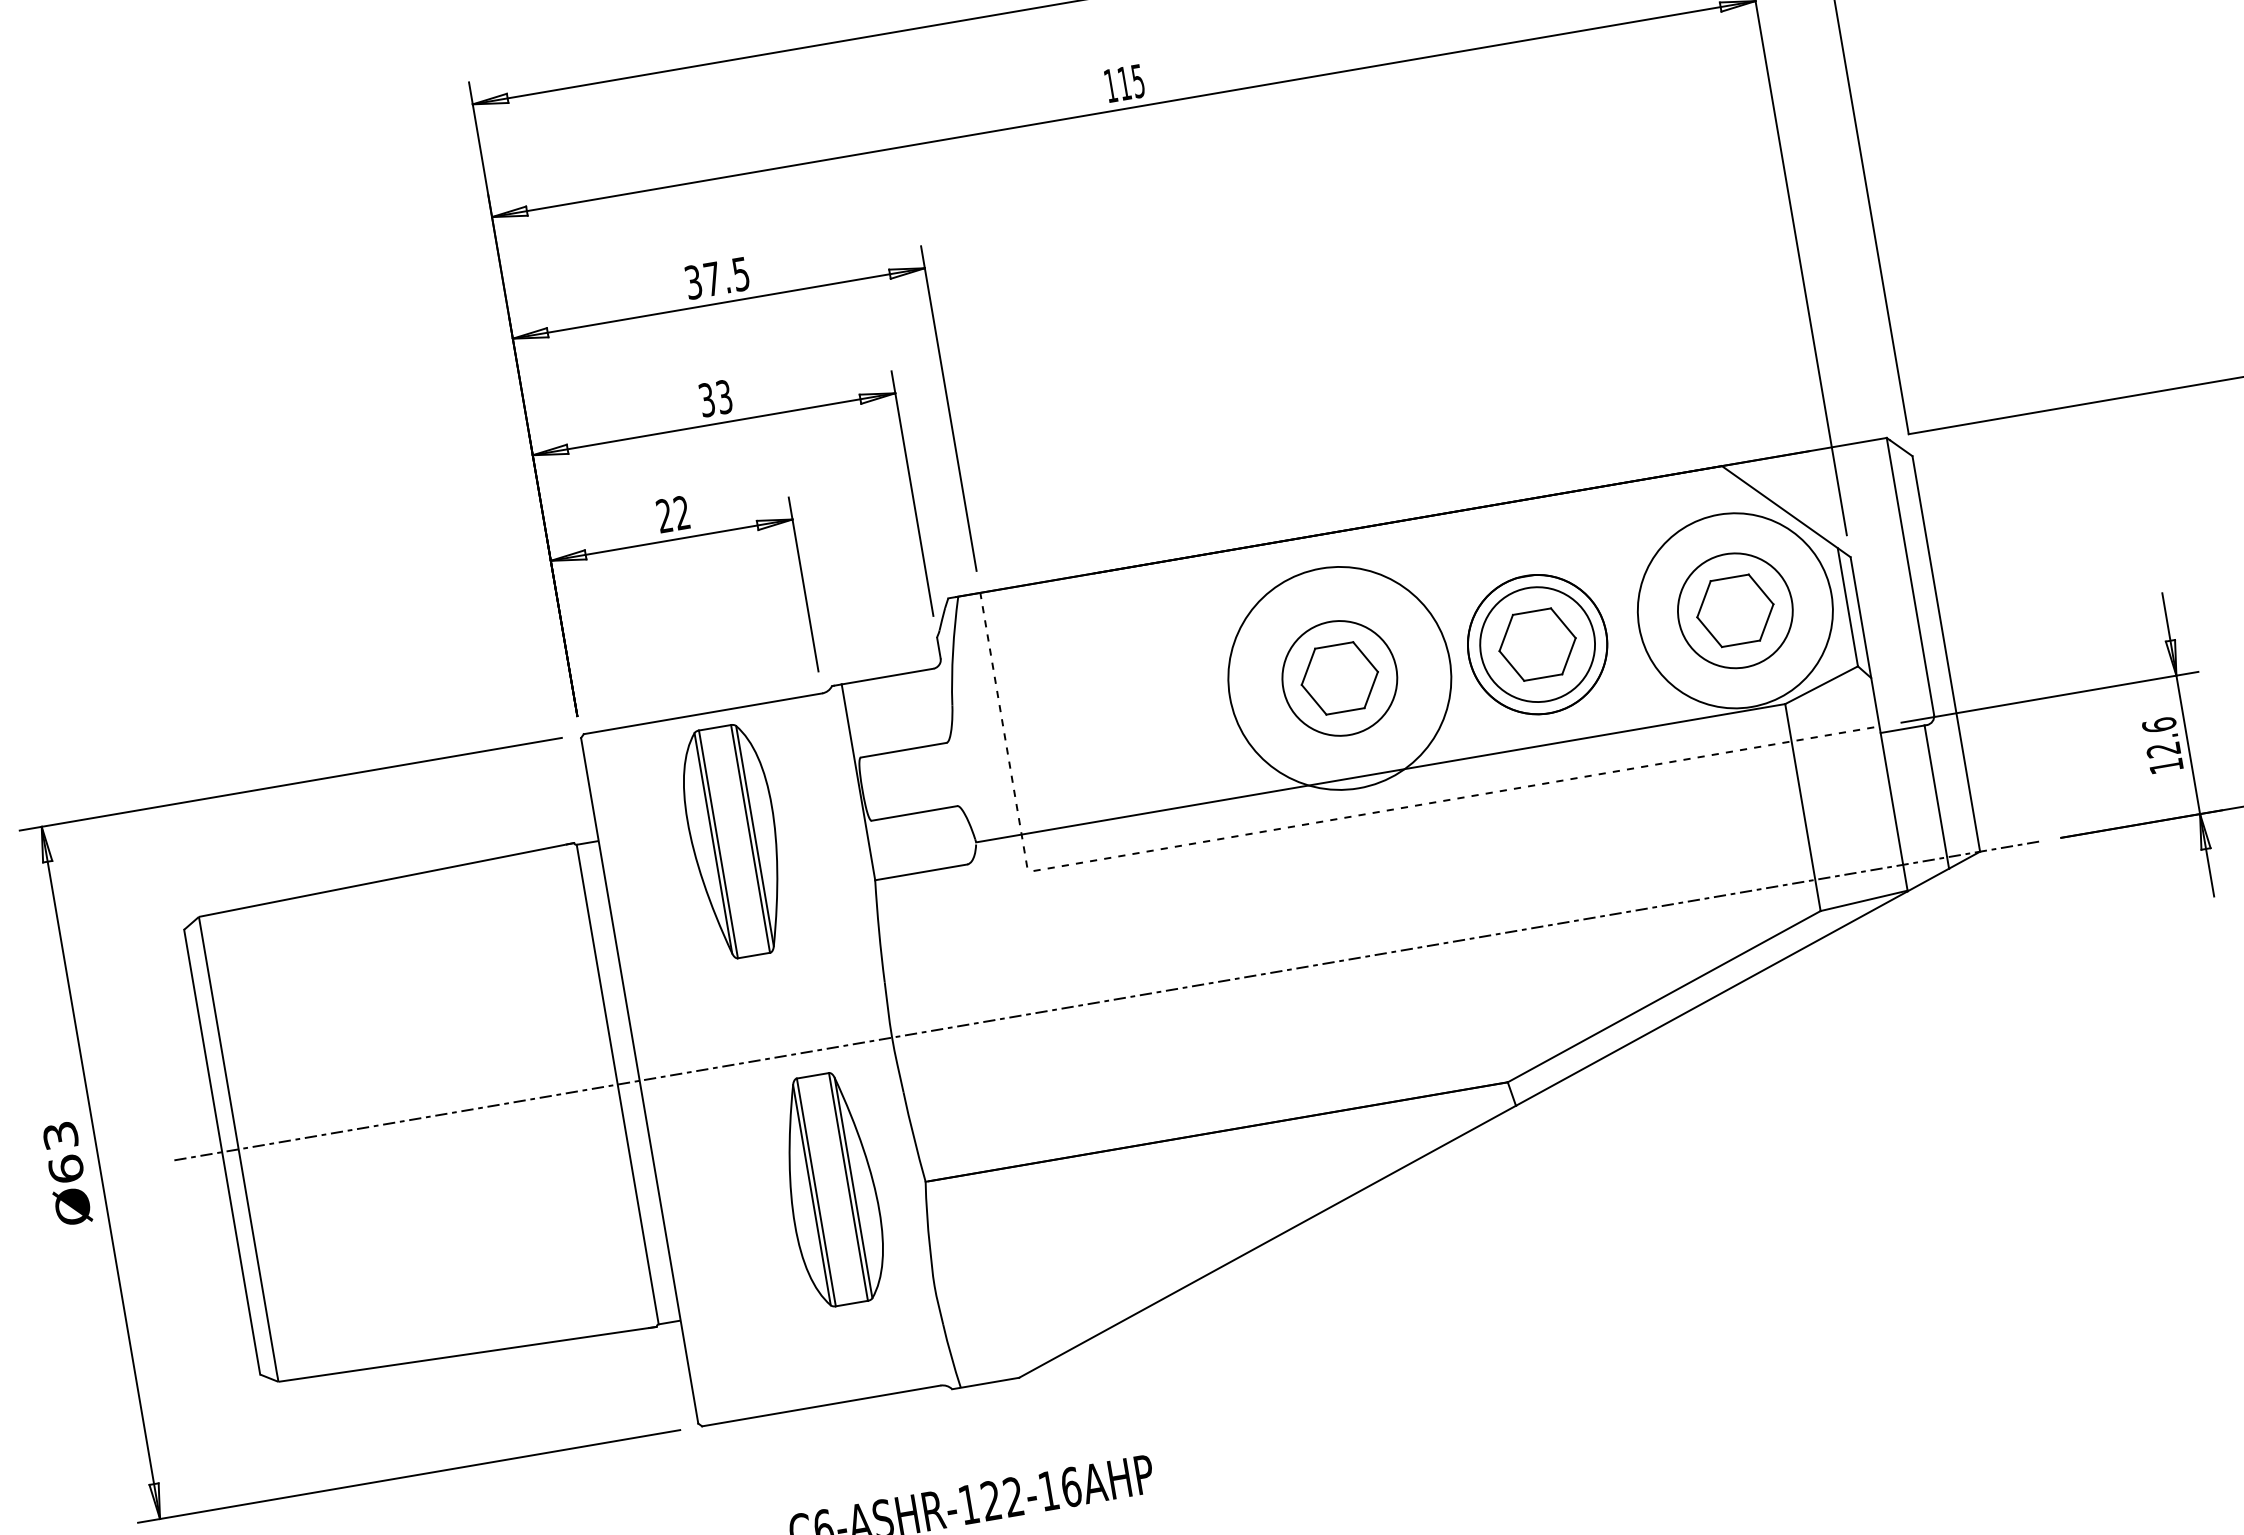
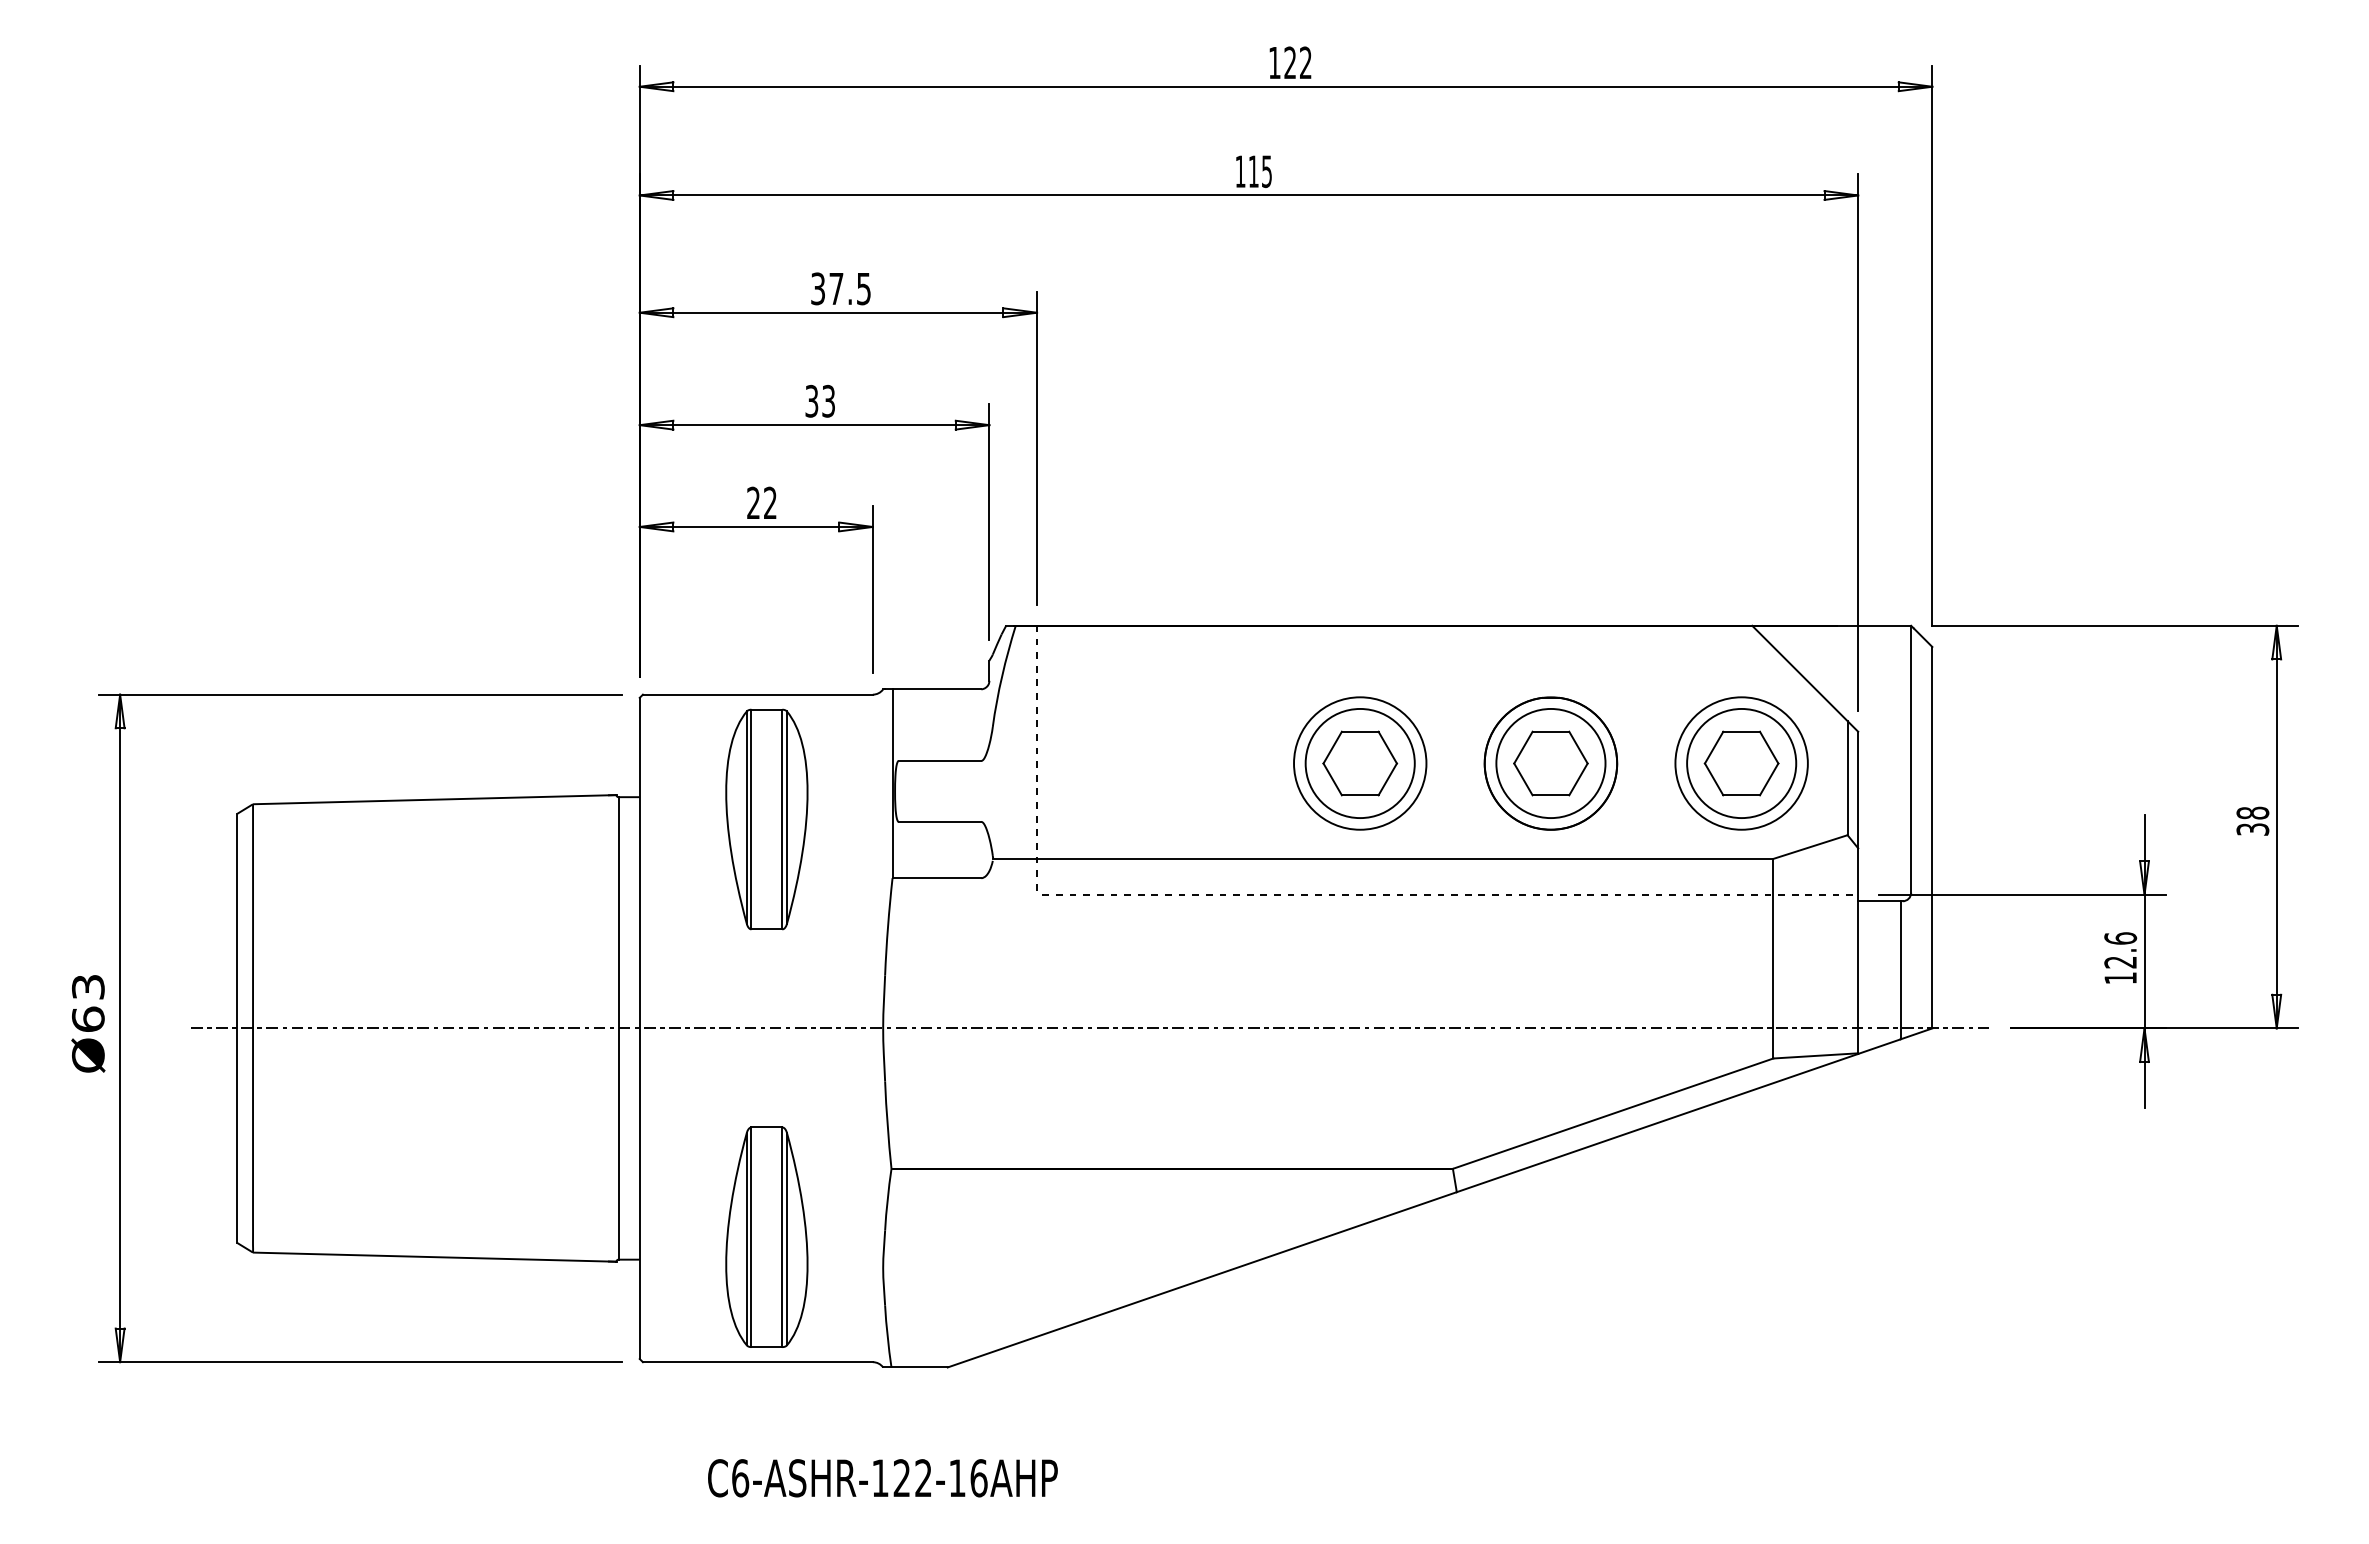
circle: (1735, 610) -> (1741, 763), size x0.71
circle: (1340, 678) -> (1360, 763), size x0.62
part: (831, 1188) -> (766, 1236), moved

